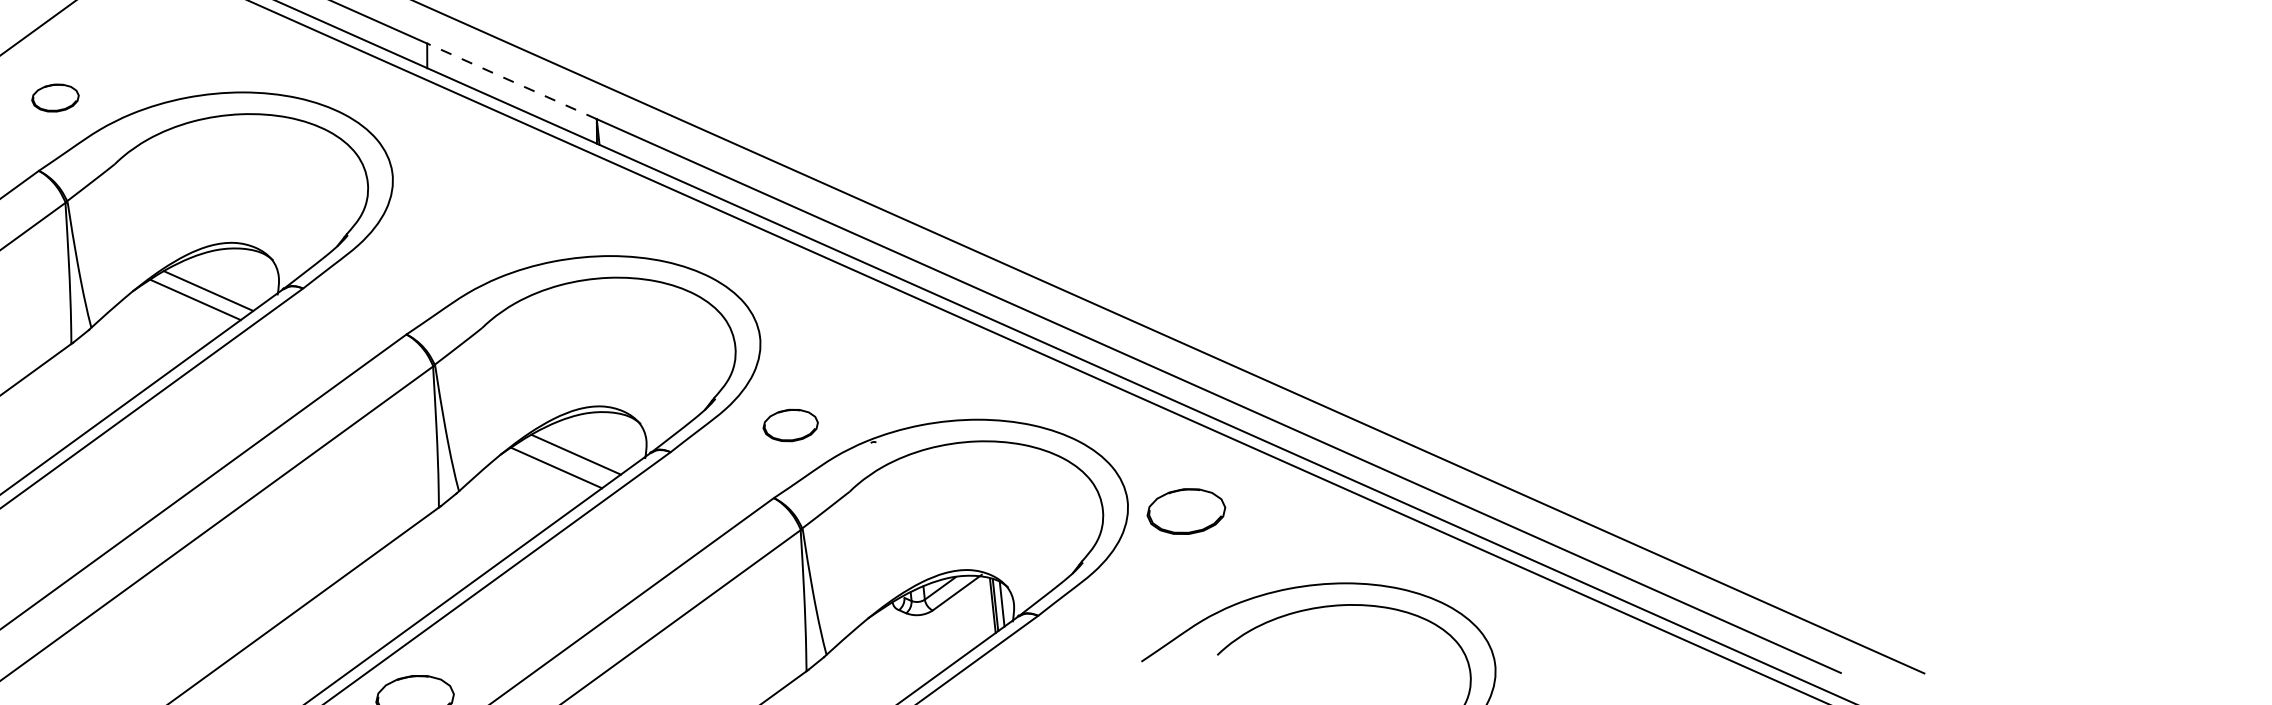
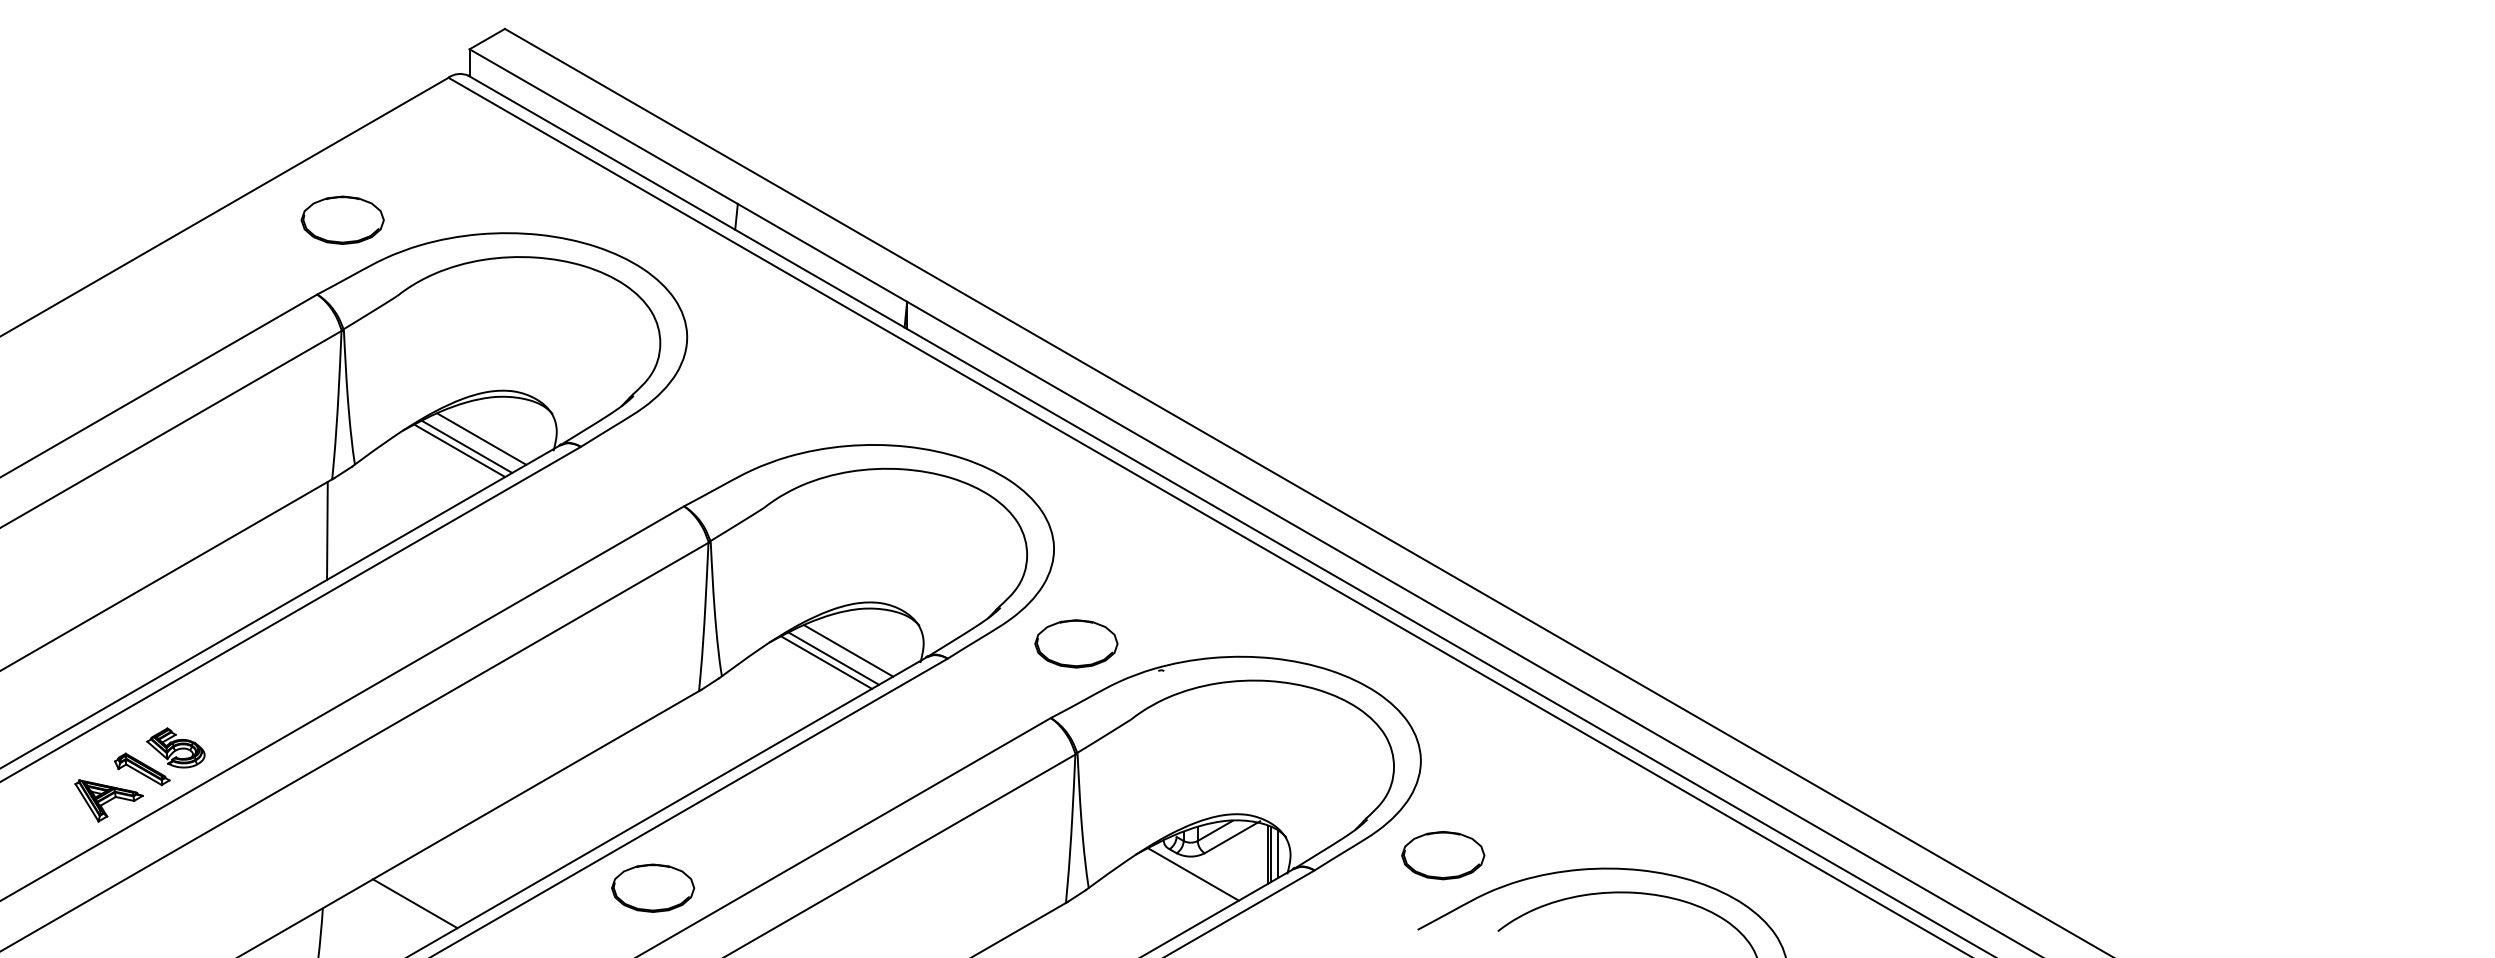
line: (511, 80) -> (822, 252), dashed -> solid
part: (55, 97) -> (342, 219), size x1.67
line: (188, 304) -> (459, 450), added
line: (72, 392) -> (327, 530), added
part: (790, 425) -> (1076, 643), size x1.43
line: (562, 463) -> (833, 658), added
part: (1186, 511) -> (1443, 855), moved
line: (924, 631) -> (1193, 874), added

